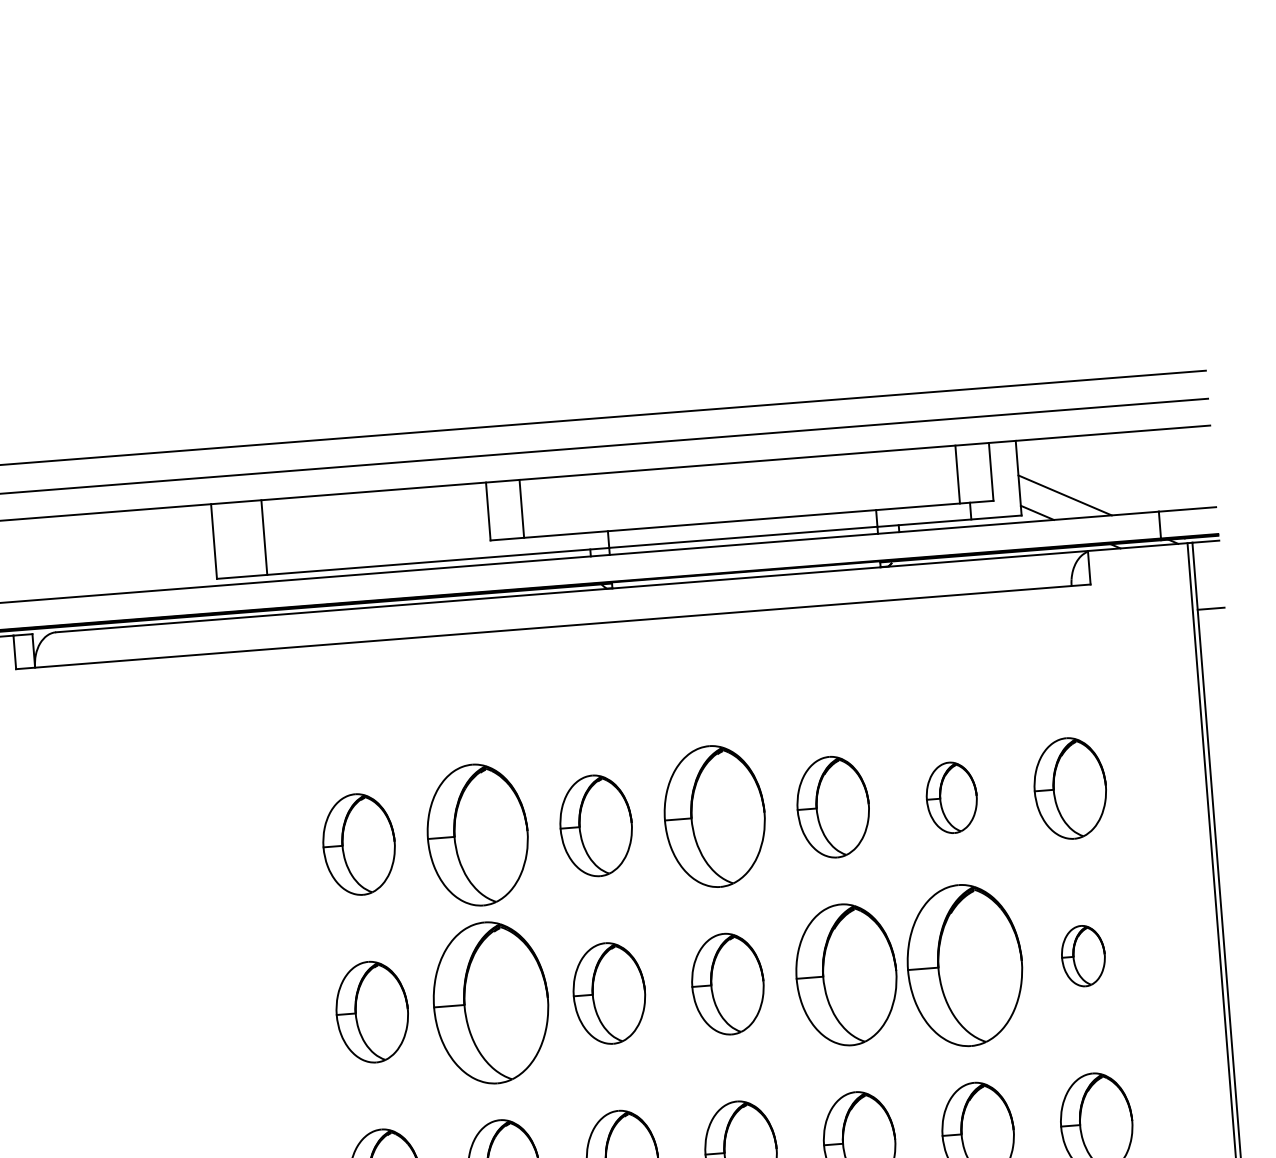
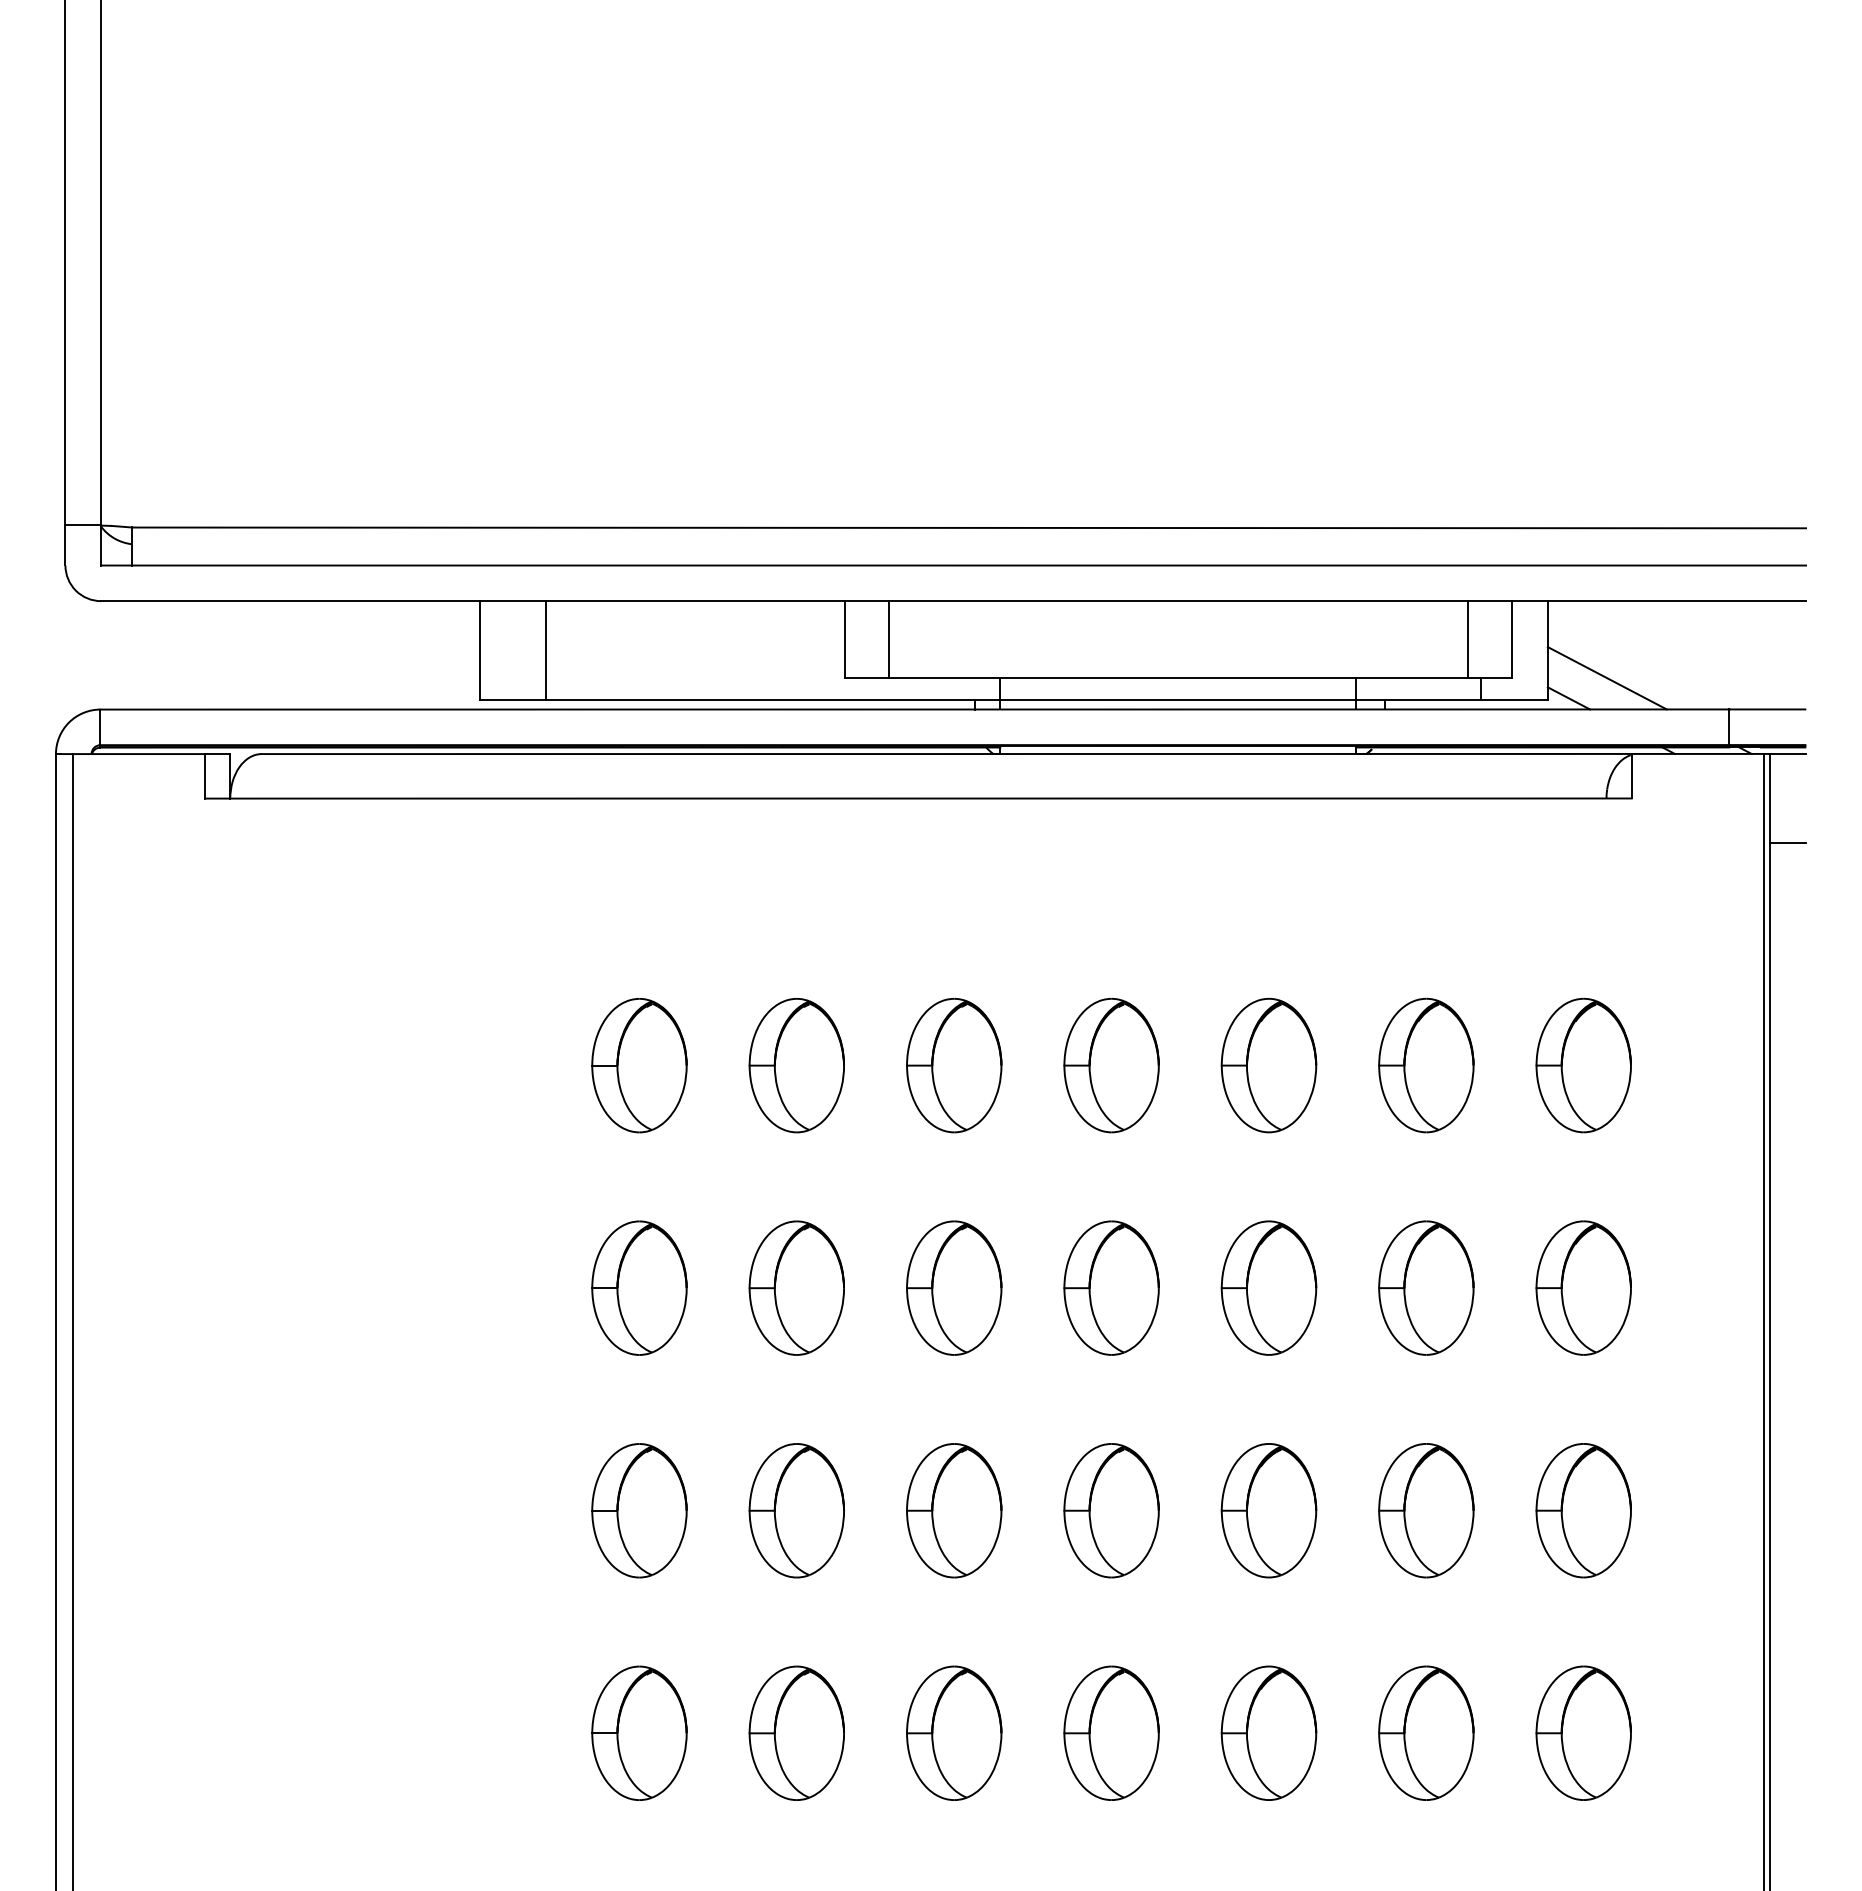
part: (951, 797) -> (1426, 1065), size x1.43
part: (714, 816) -> (1111, 1065), size x0.71
part: (477, 835) -> (796, 1065), size x0.71
part: (1083, 955) -> (1583, 1287), size x1.67
part: (965, 965) -> (1426, 1287), size x0.62
part: (846, 974) -> (1268, 1287), size x0.71
part: (490, 1002) -> (796, 1287), size x0.62

